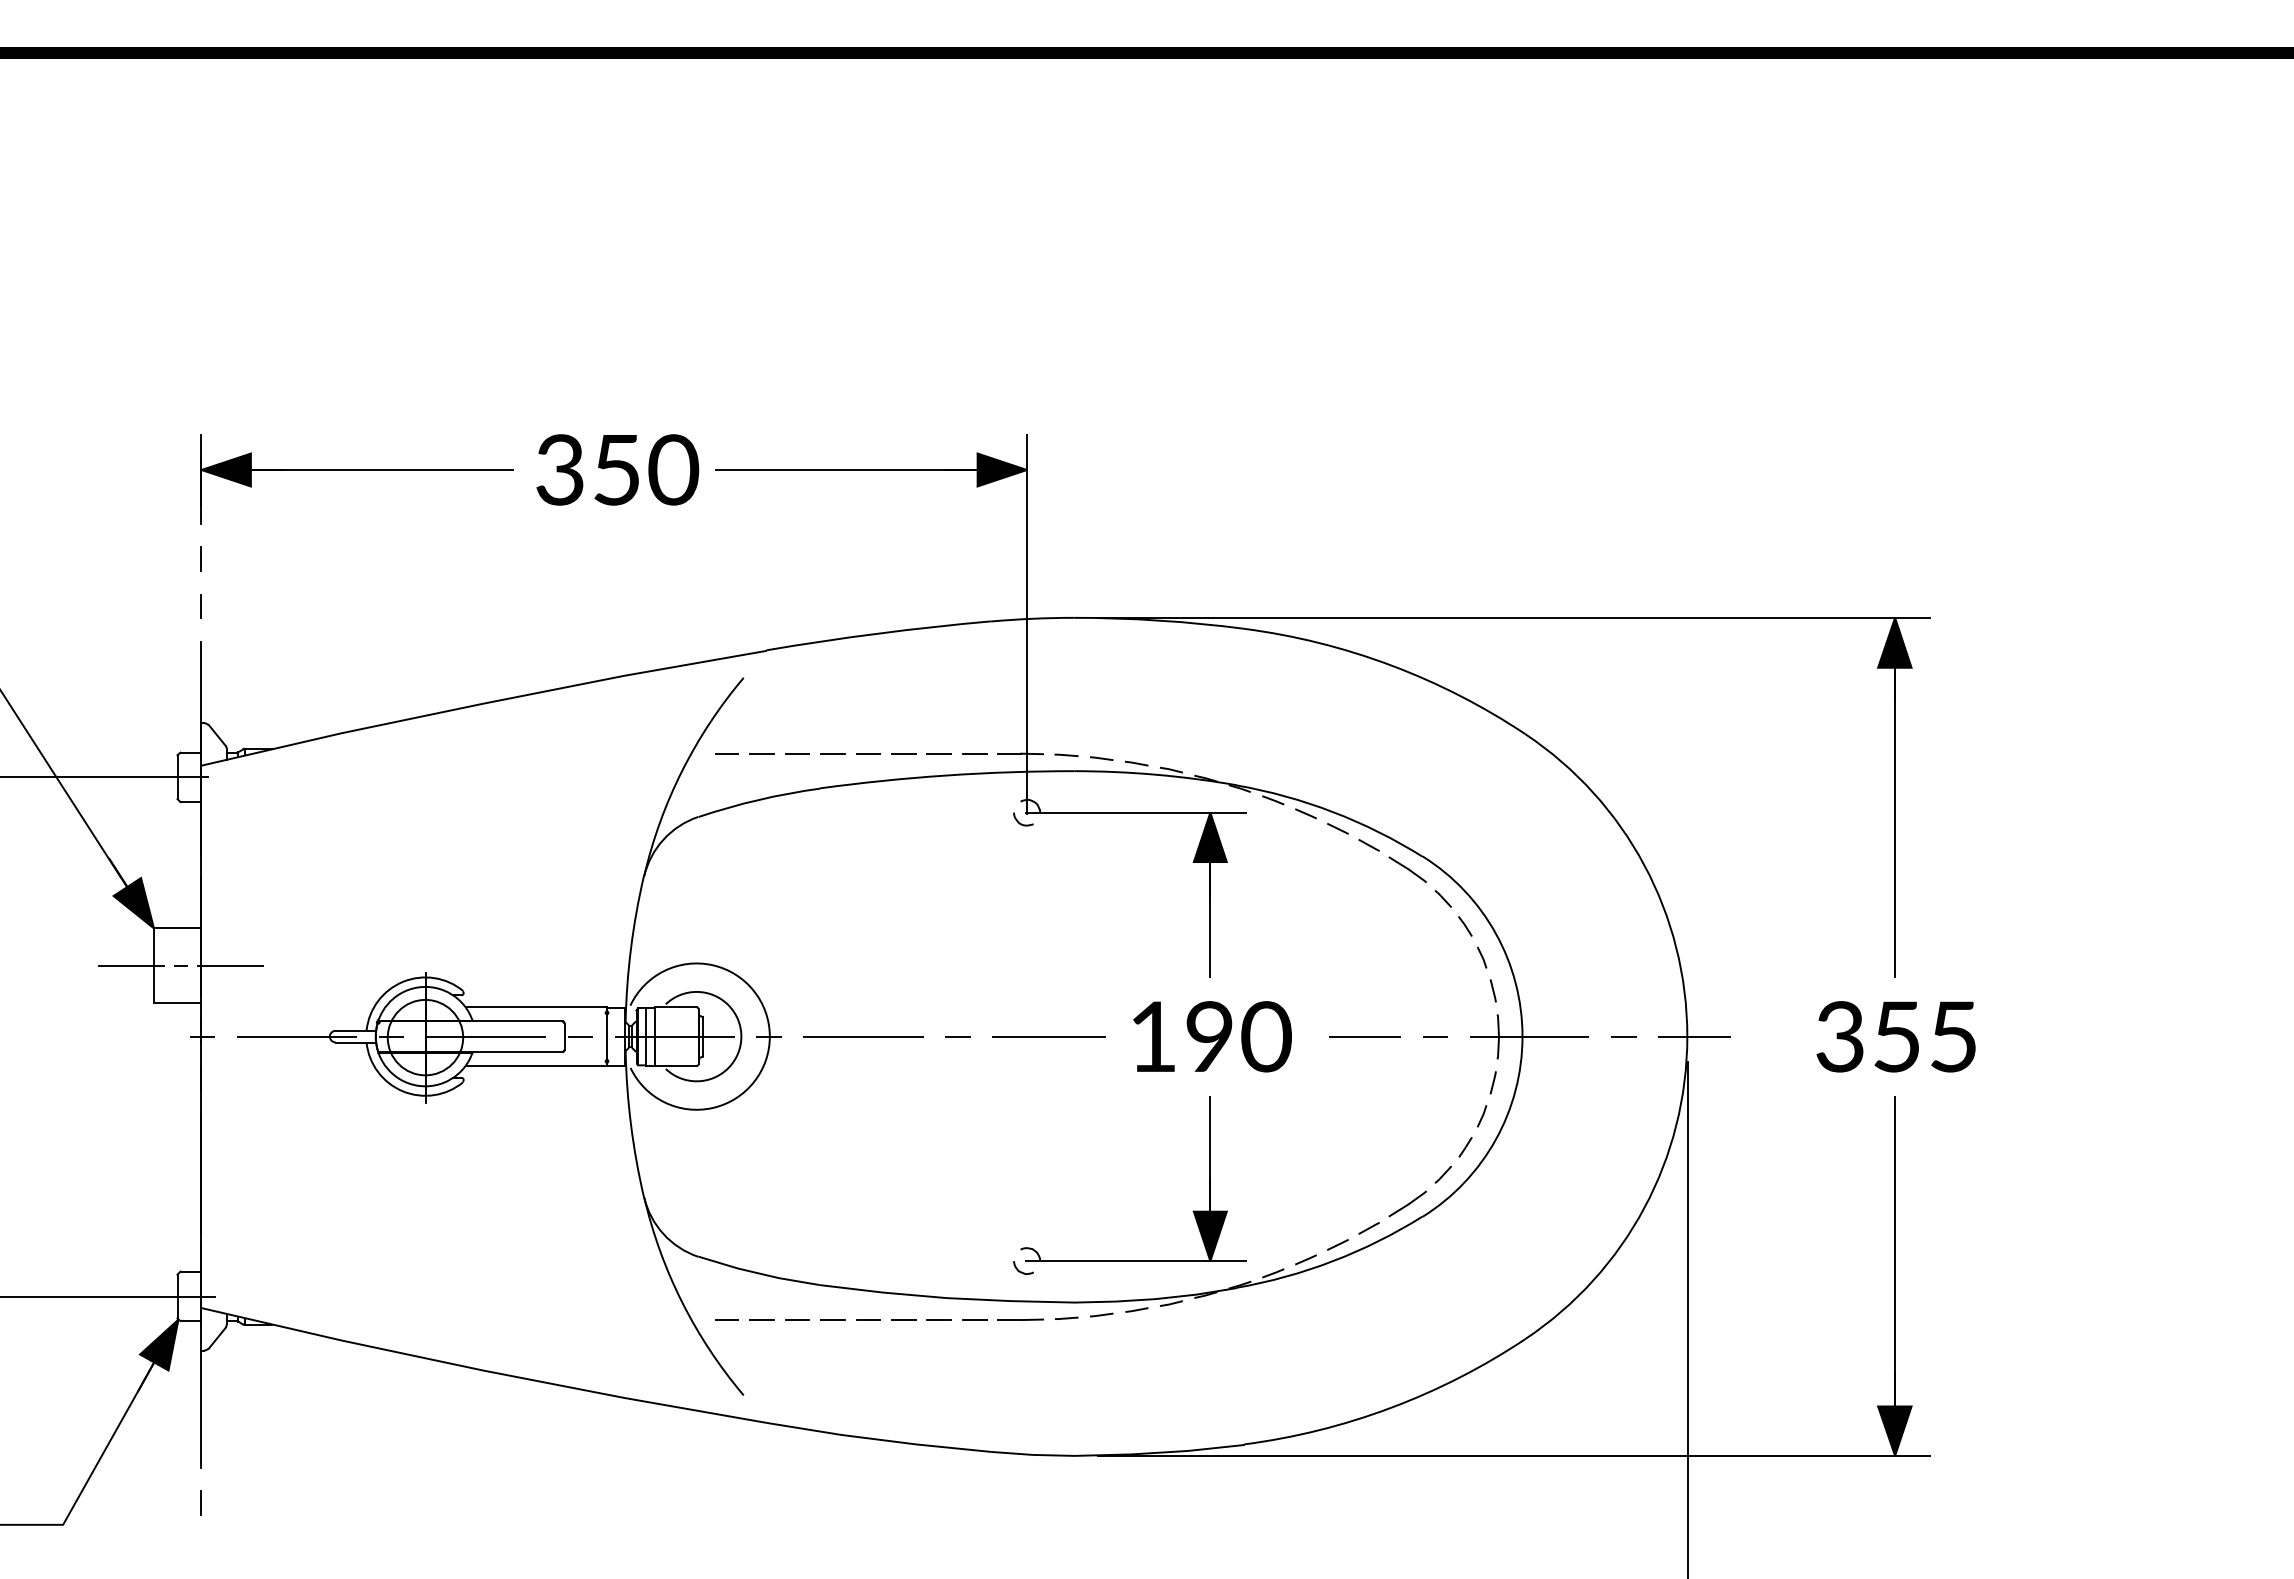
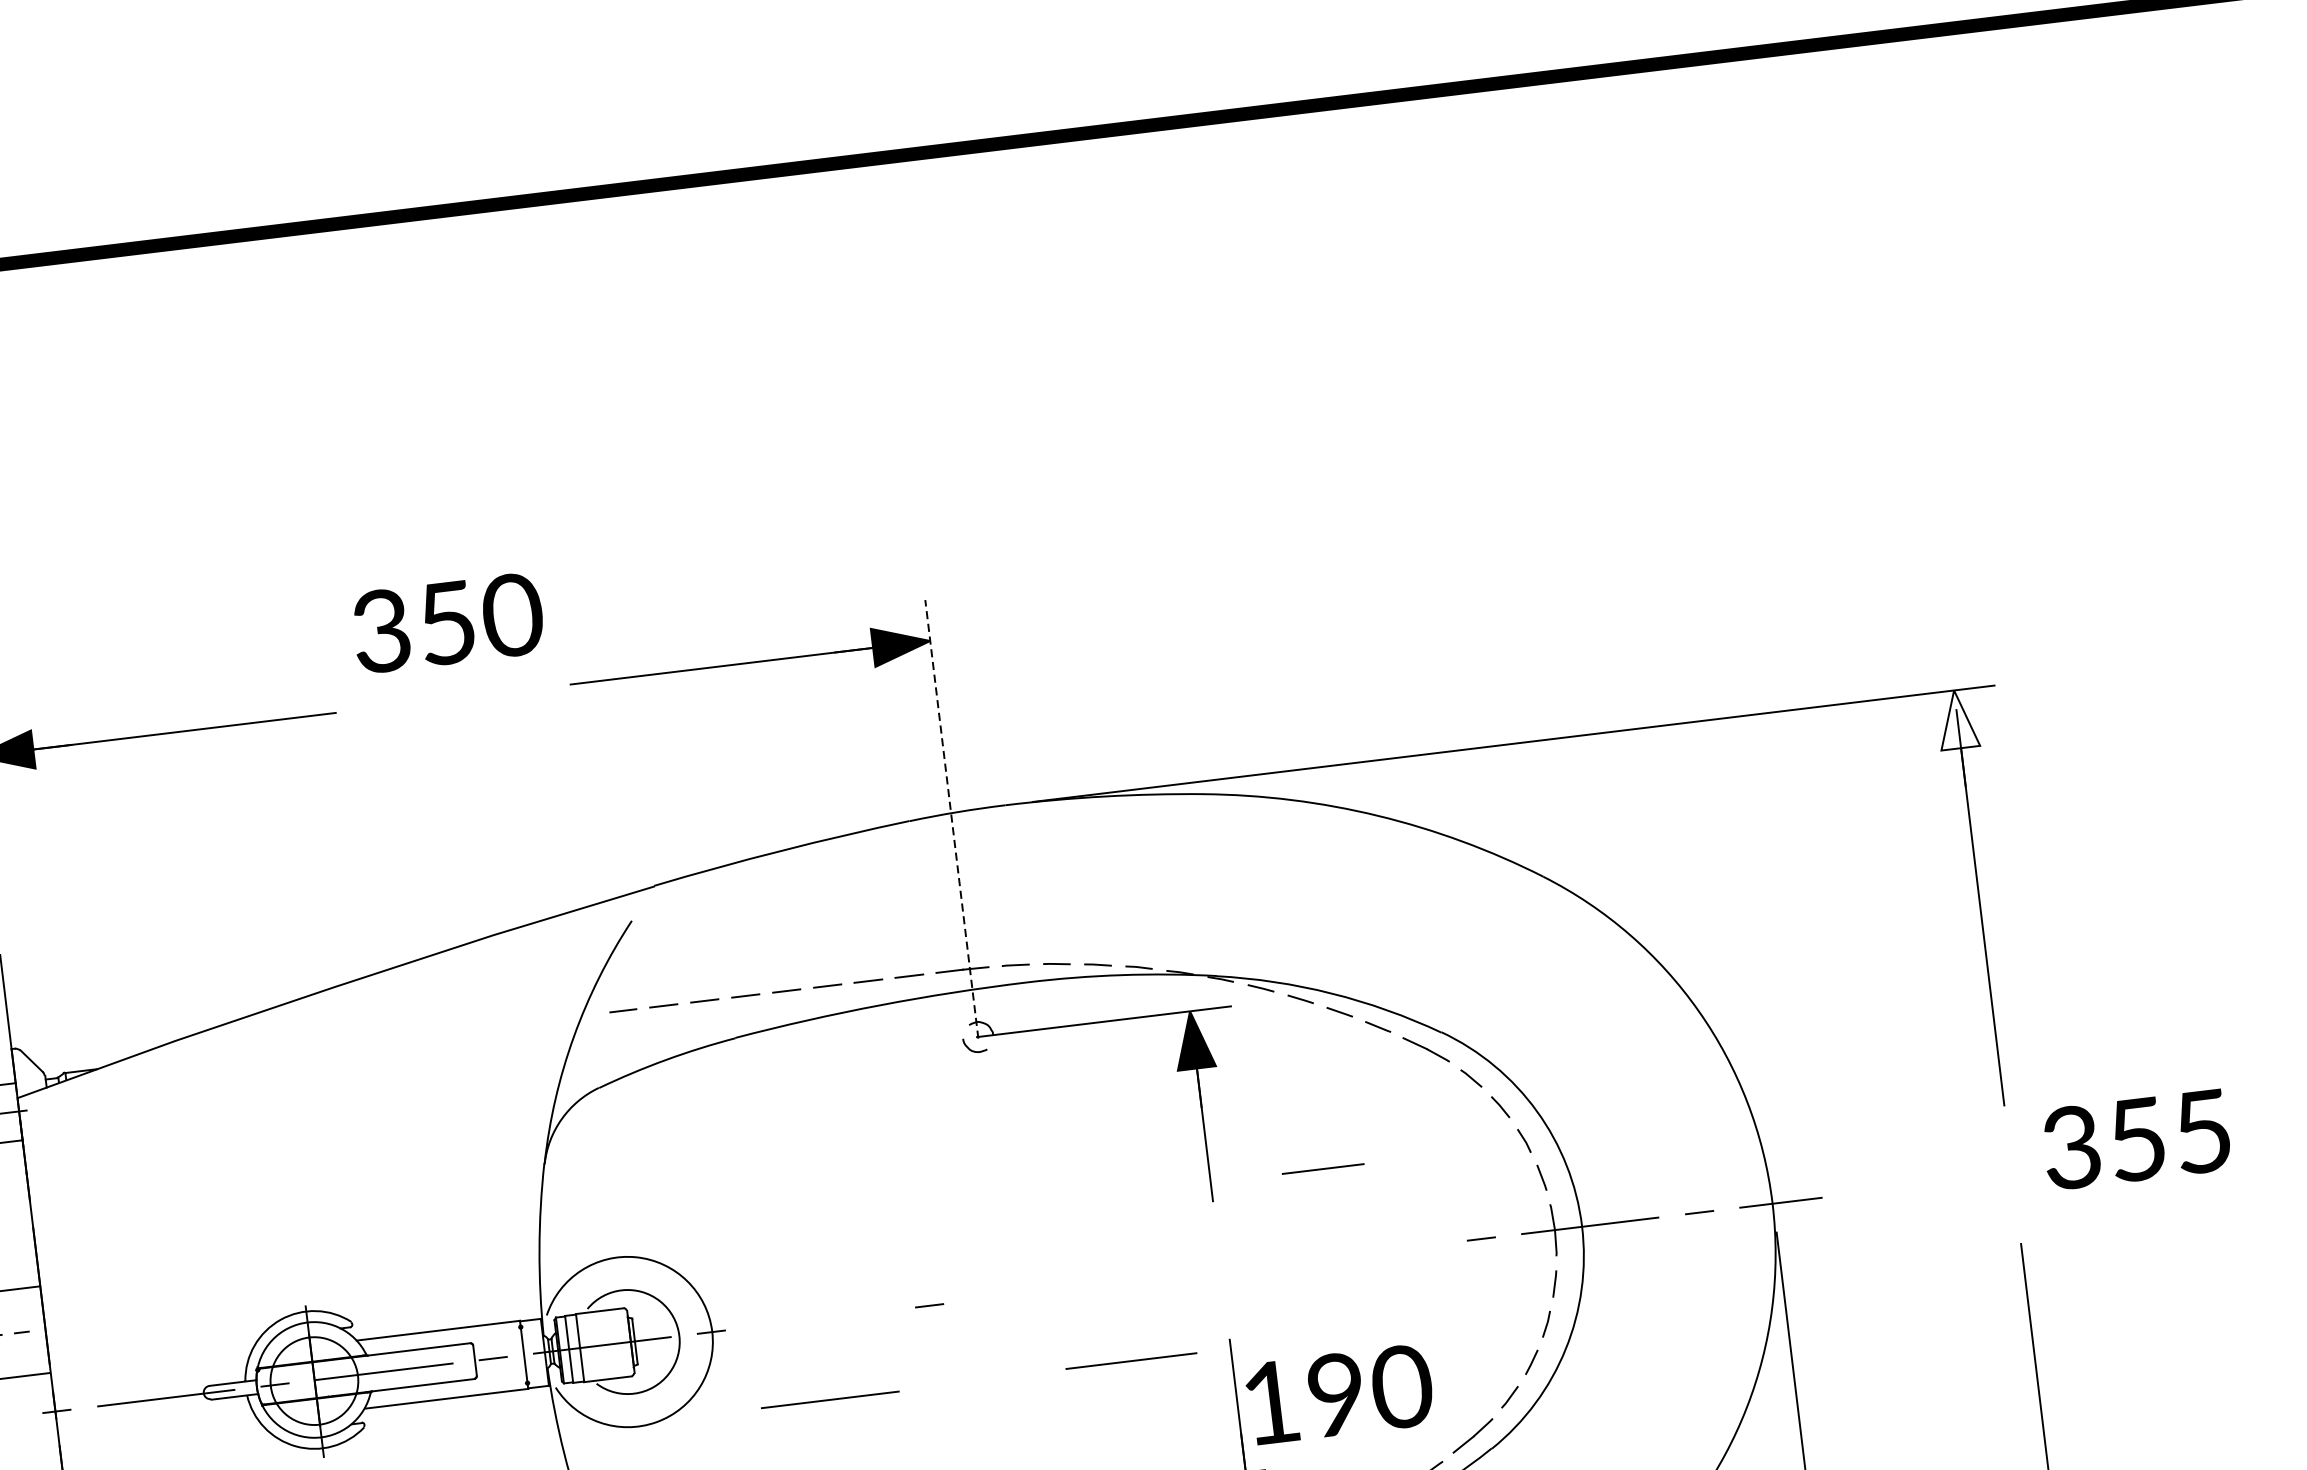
text: (617, 469) -> (447, 622), moved
line: (1027, 624) -> (952, 819), solid -> dashed
fill: (1894, 642) -> (1956, 719), removed
line: (230, 965) -> (79, 1325), removed
line: (863, 1036) -> (830, 1399), moved
line: (1048, 1036) -> (1130, 1360), moved
text: (1212, 1036) -> (1339, 1394), moved
line: (1364, 1036) -> (1322, 1168), moved
text: (1895, 1036) -> (2135, 1139), moved

